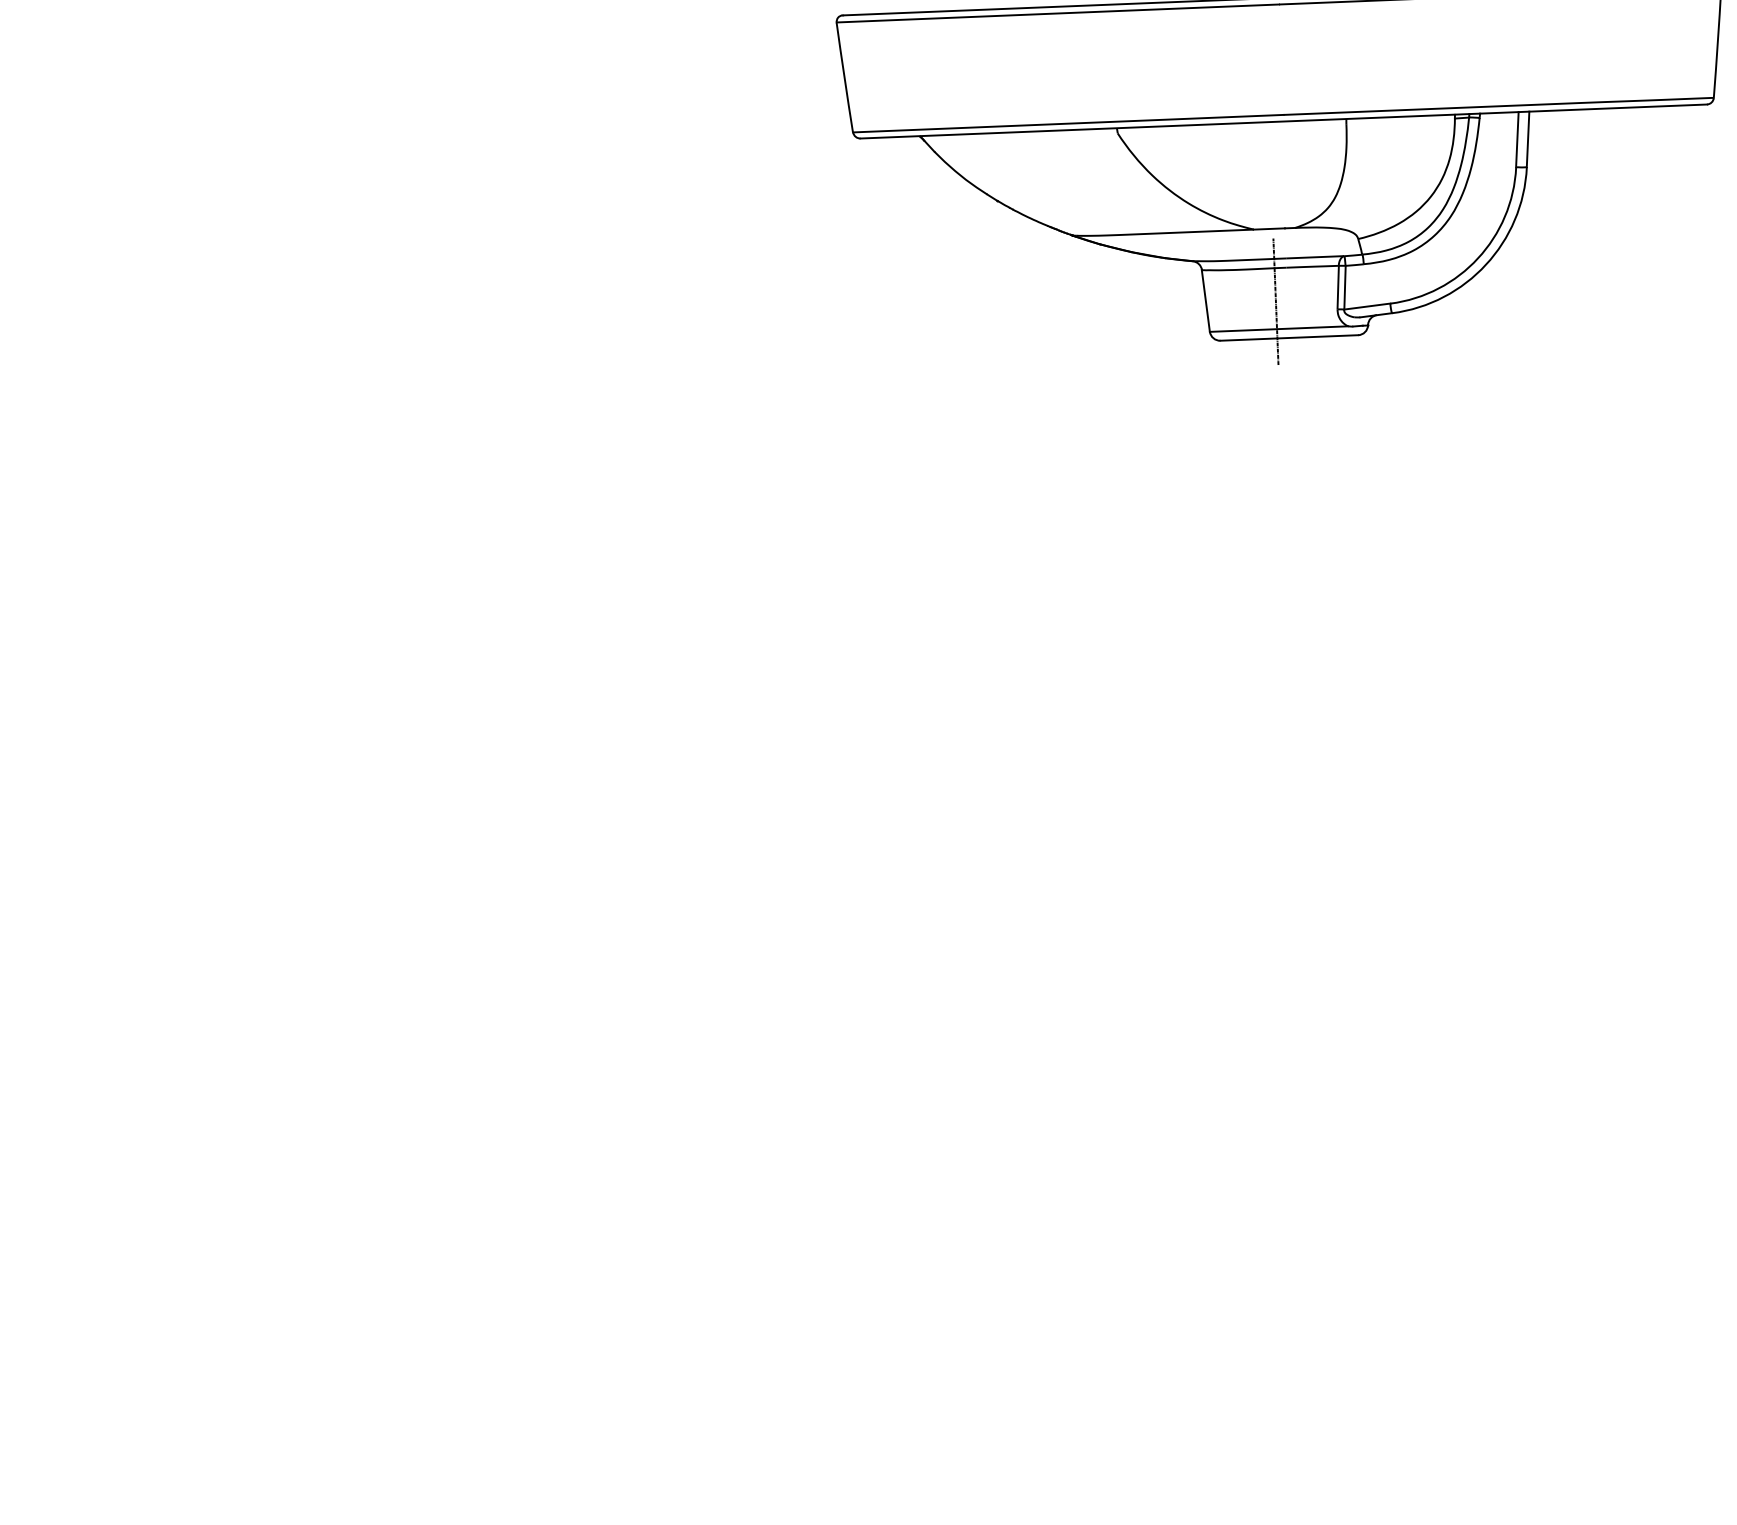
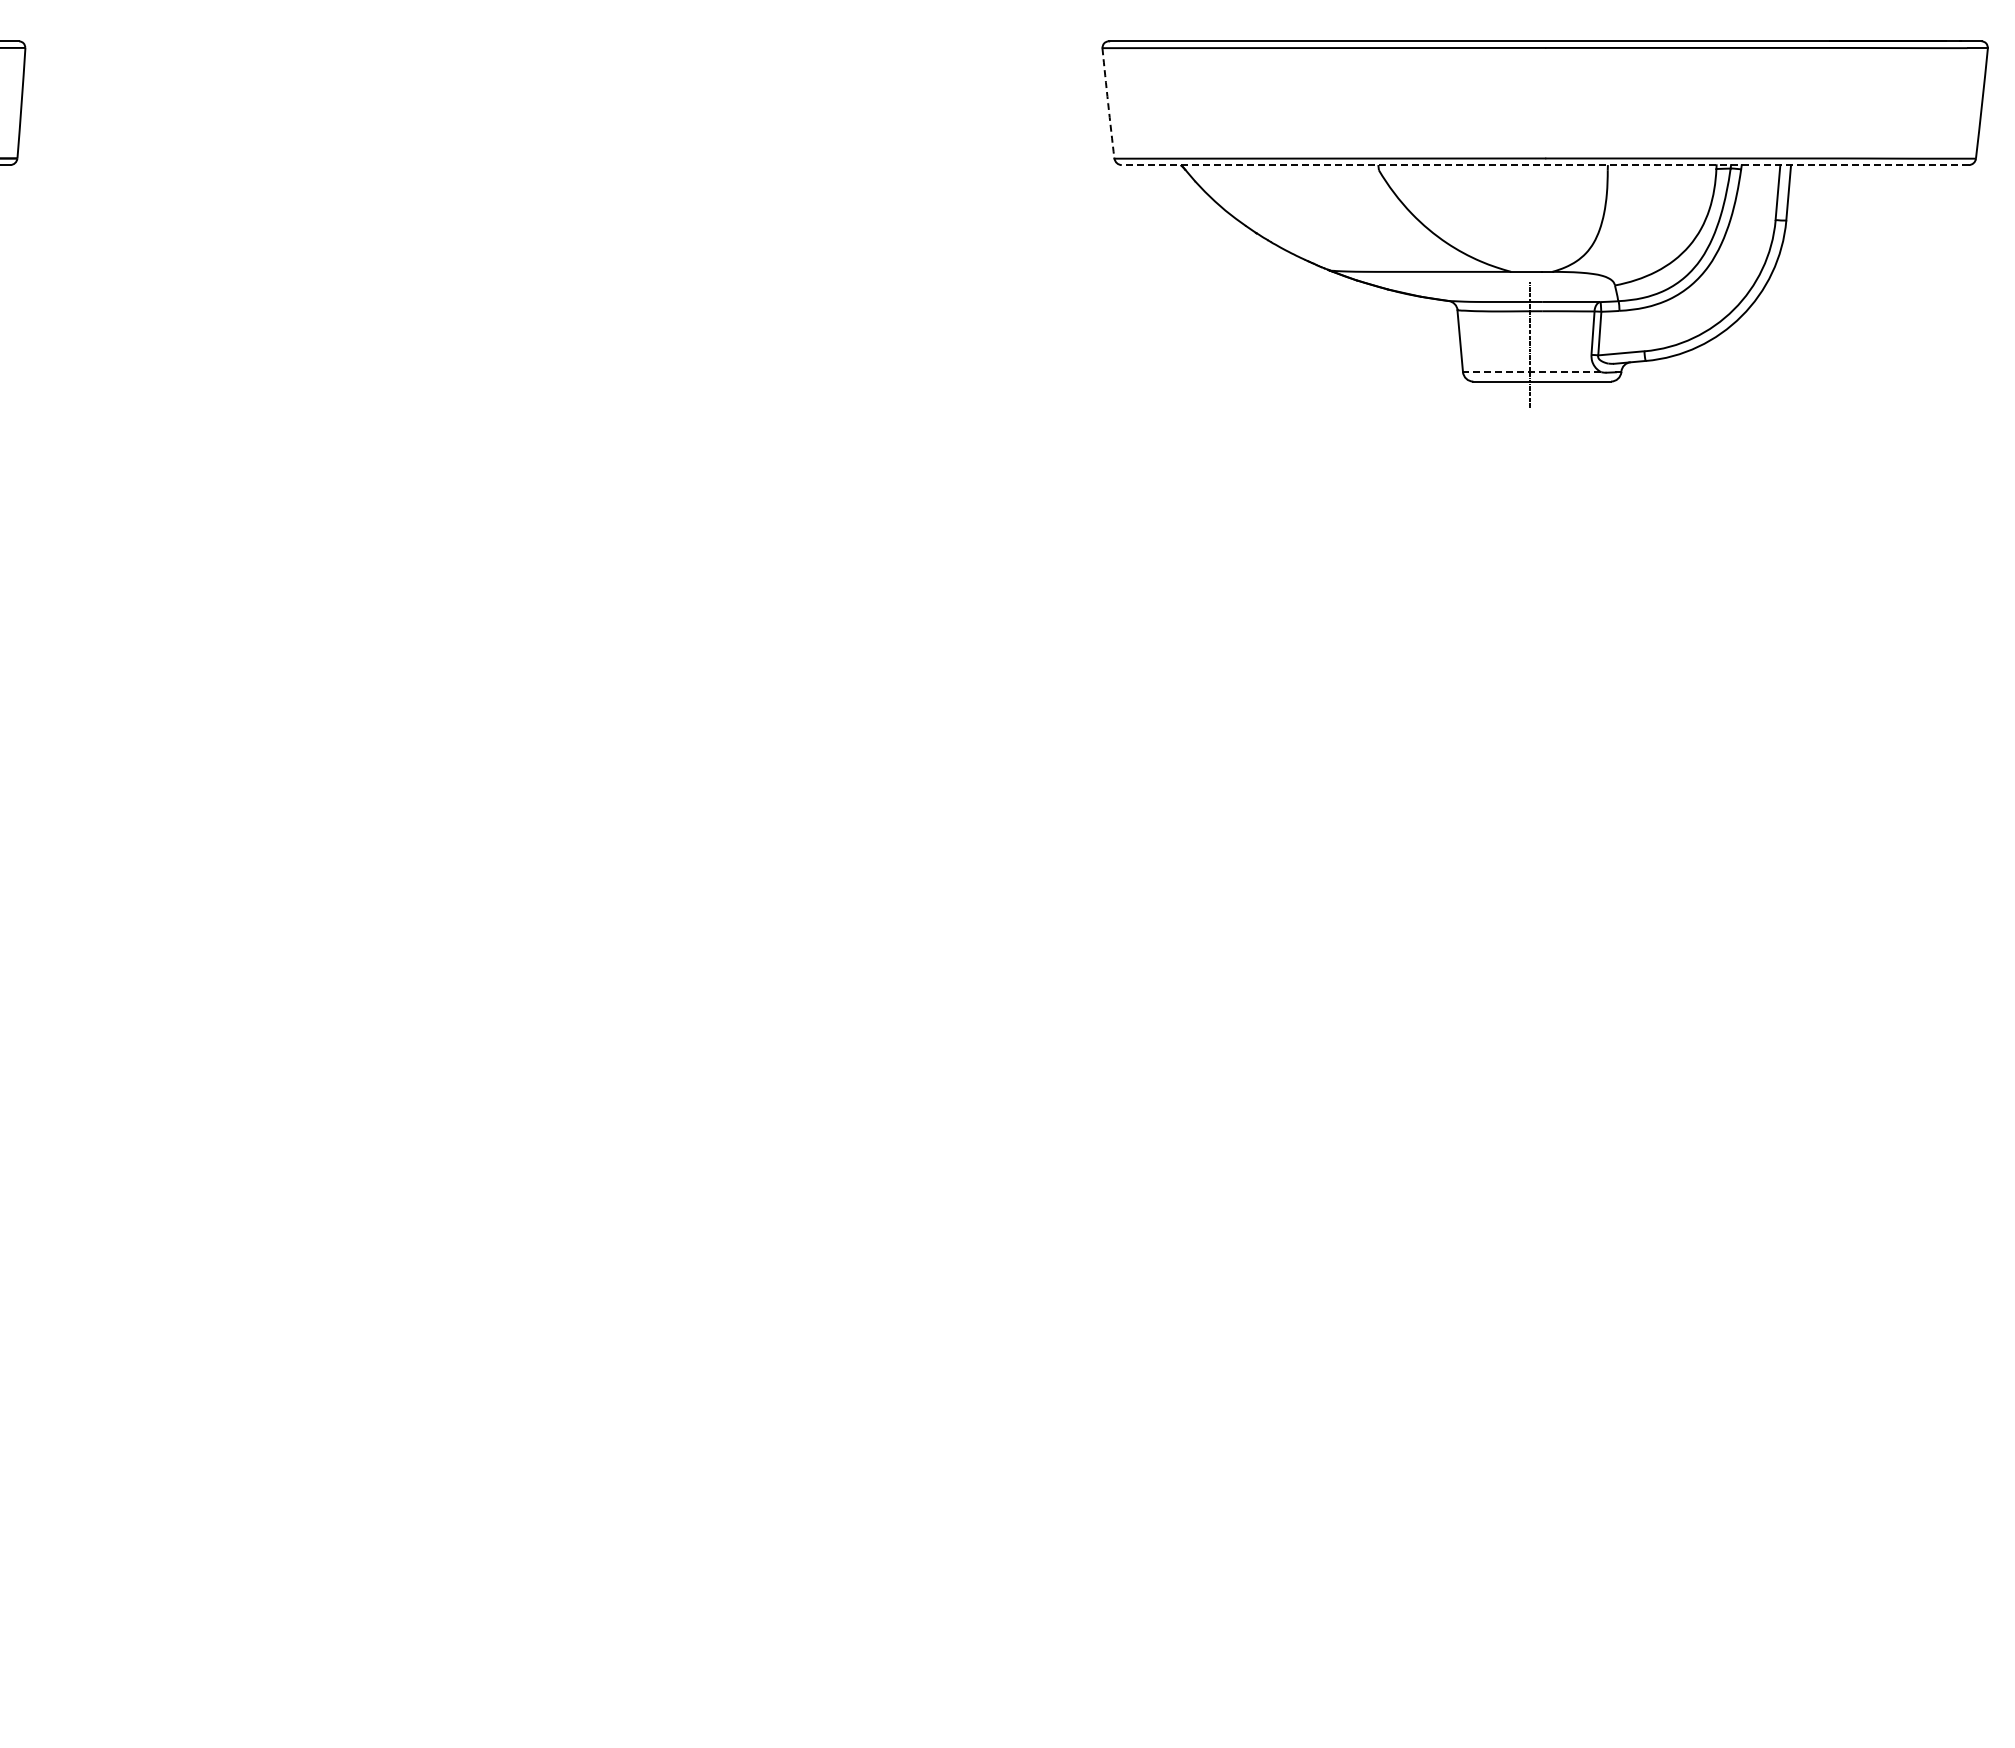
arc: (844, 77) -> (1108, 103), solid -> dashed
line: (1283, 121) -> (1545, 165), solid -> dashed
line: (1278, 329) -> (1531, 372), solid -> dashed

